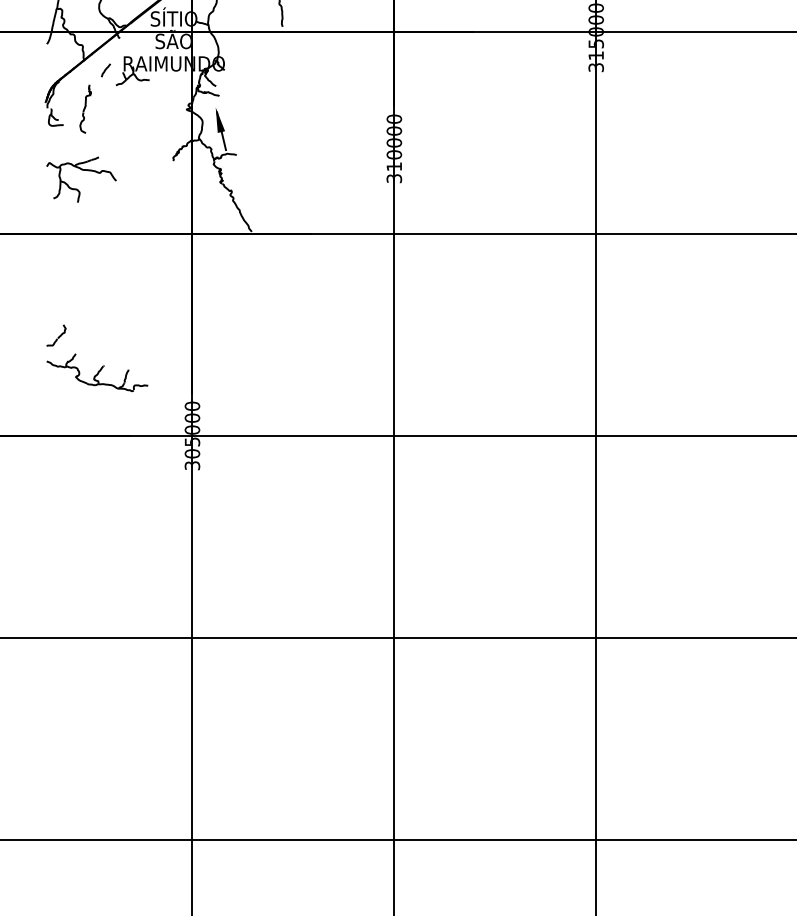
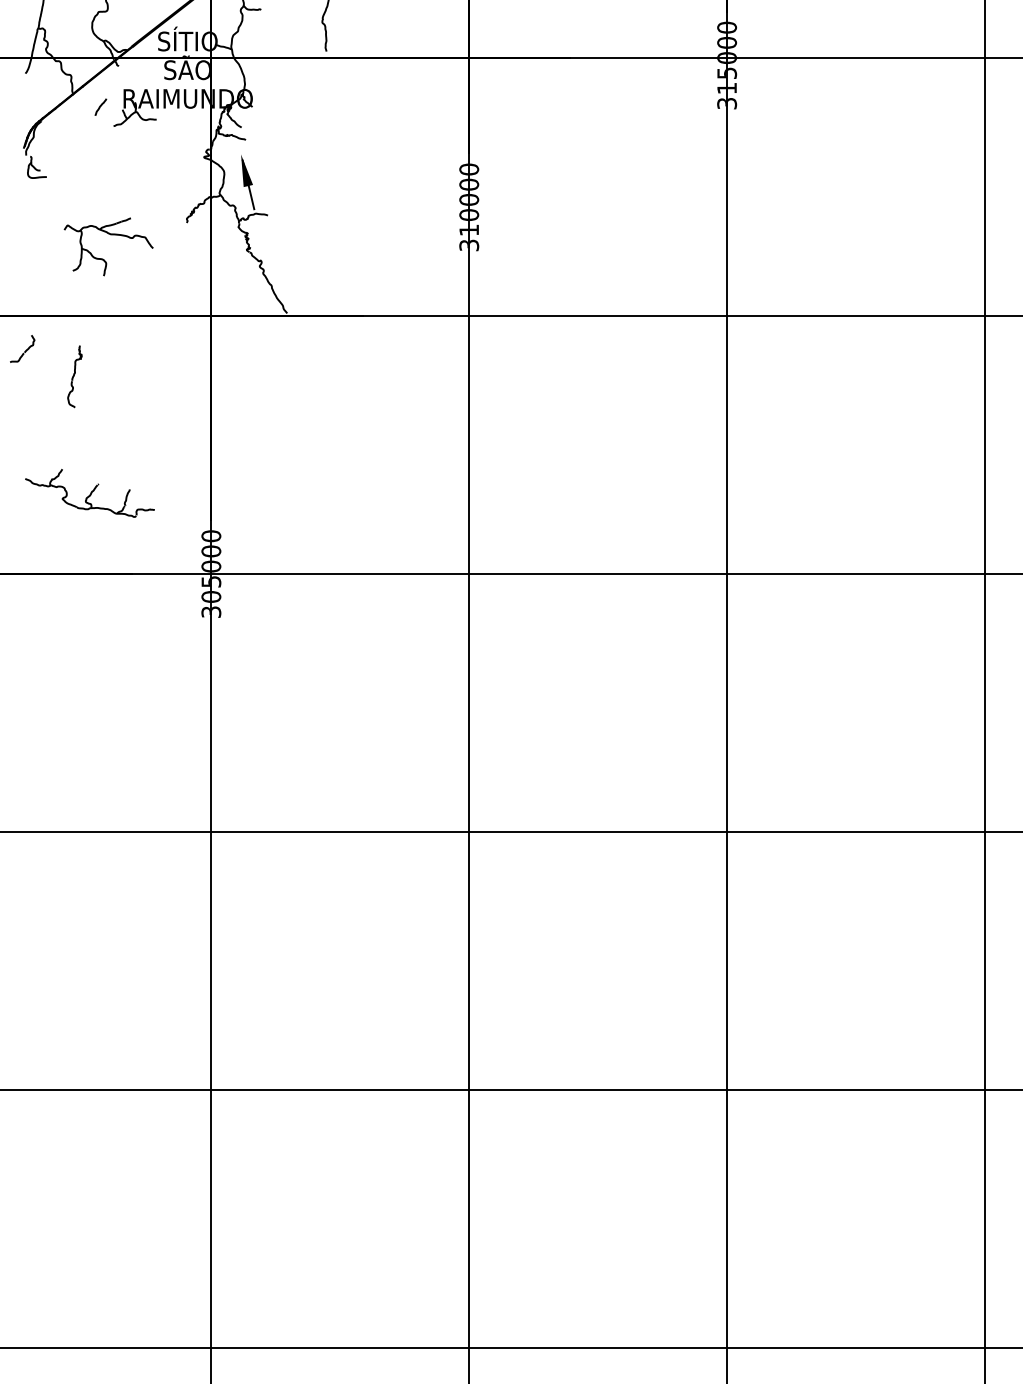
part: (85, 109) -> (74, 376), moved
part: (82, 170) -> (110, 235), moved
part: (56, 335) -> (22, 348), moved

